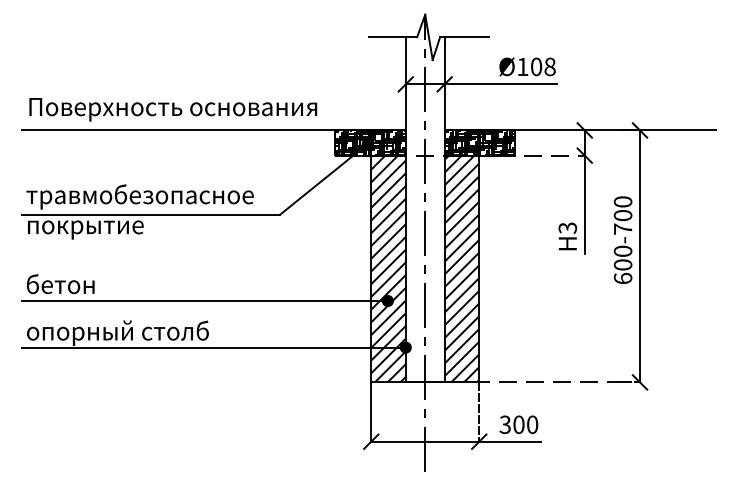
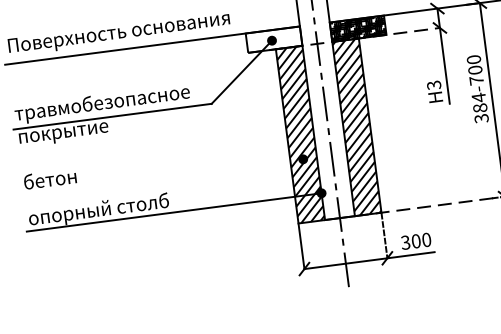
hatch: (370, 142) -> (274, 39), removed
text: (622, 264) -> (479, 107), 600-700 -> 384-700
line: (206, 301) -> (163, 177), removed

